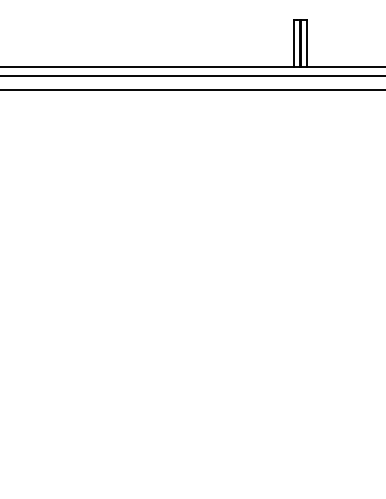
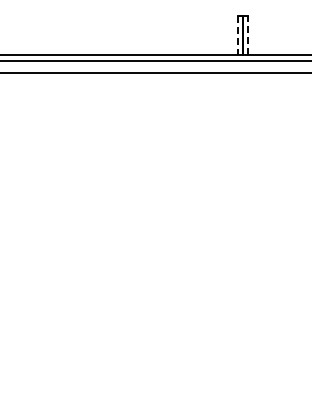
line: (307, 43) -> (248, 35), solid -> dashed
line: (293, 44) -> (237, 36), solid -> dashed

